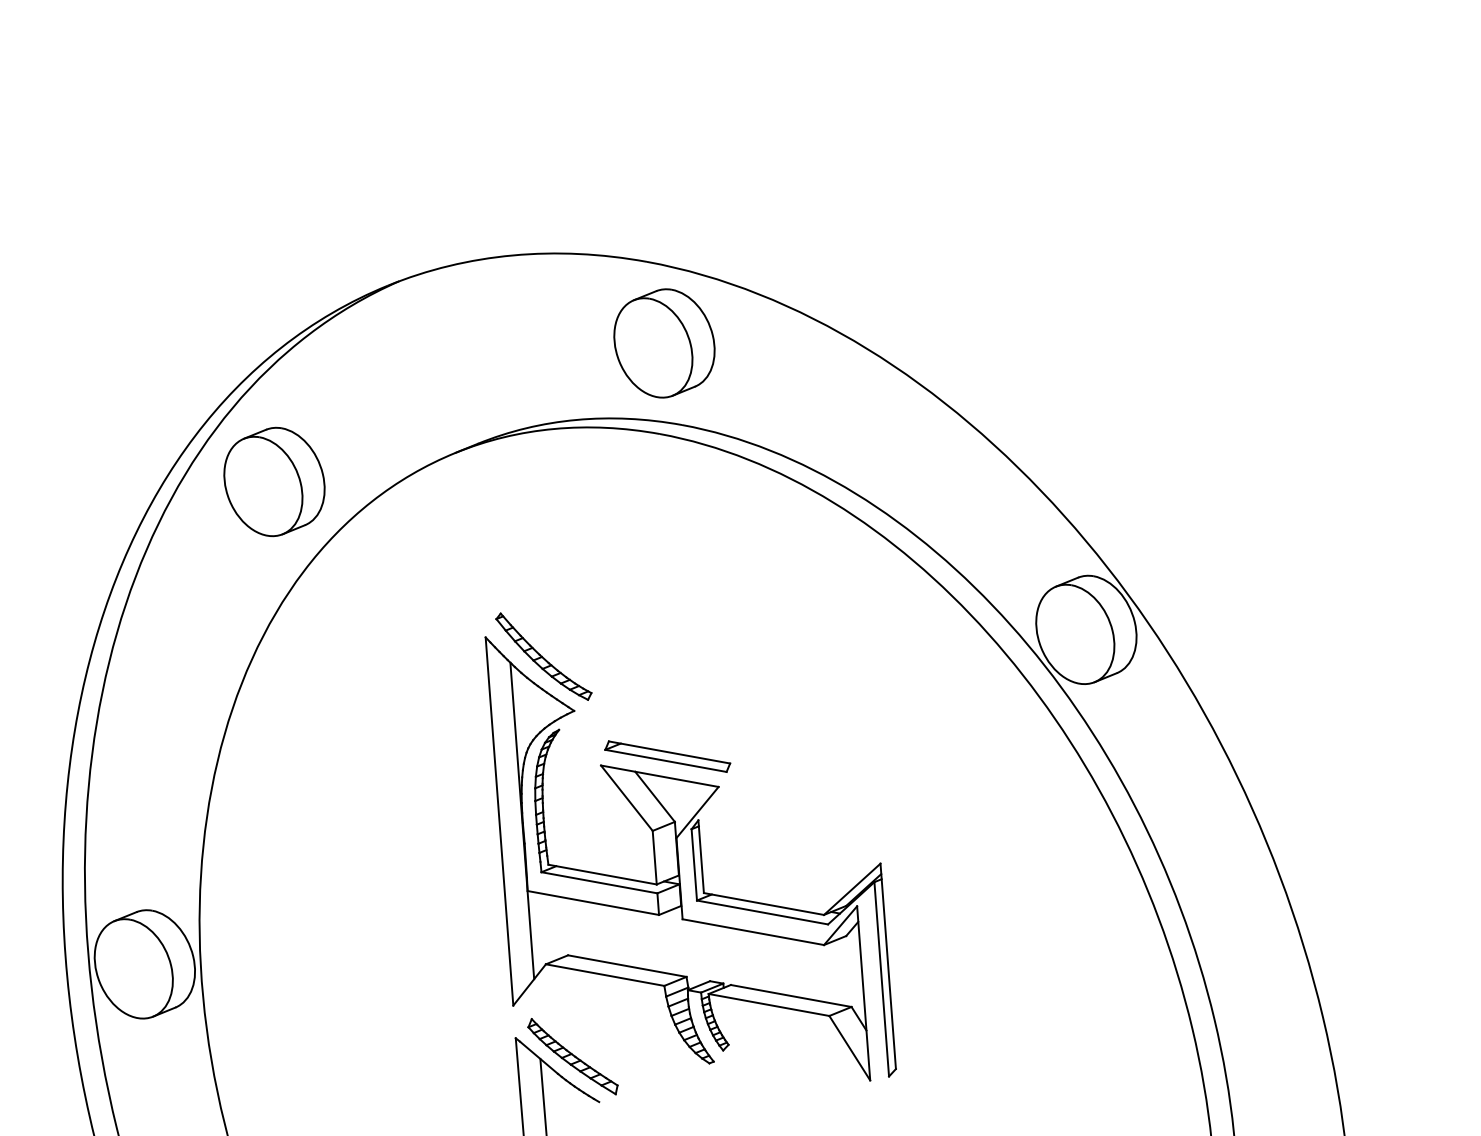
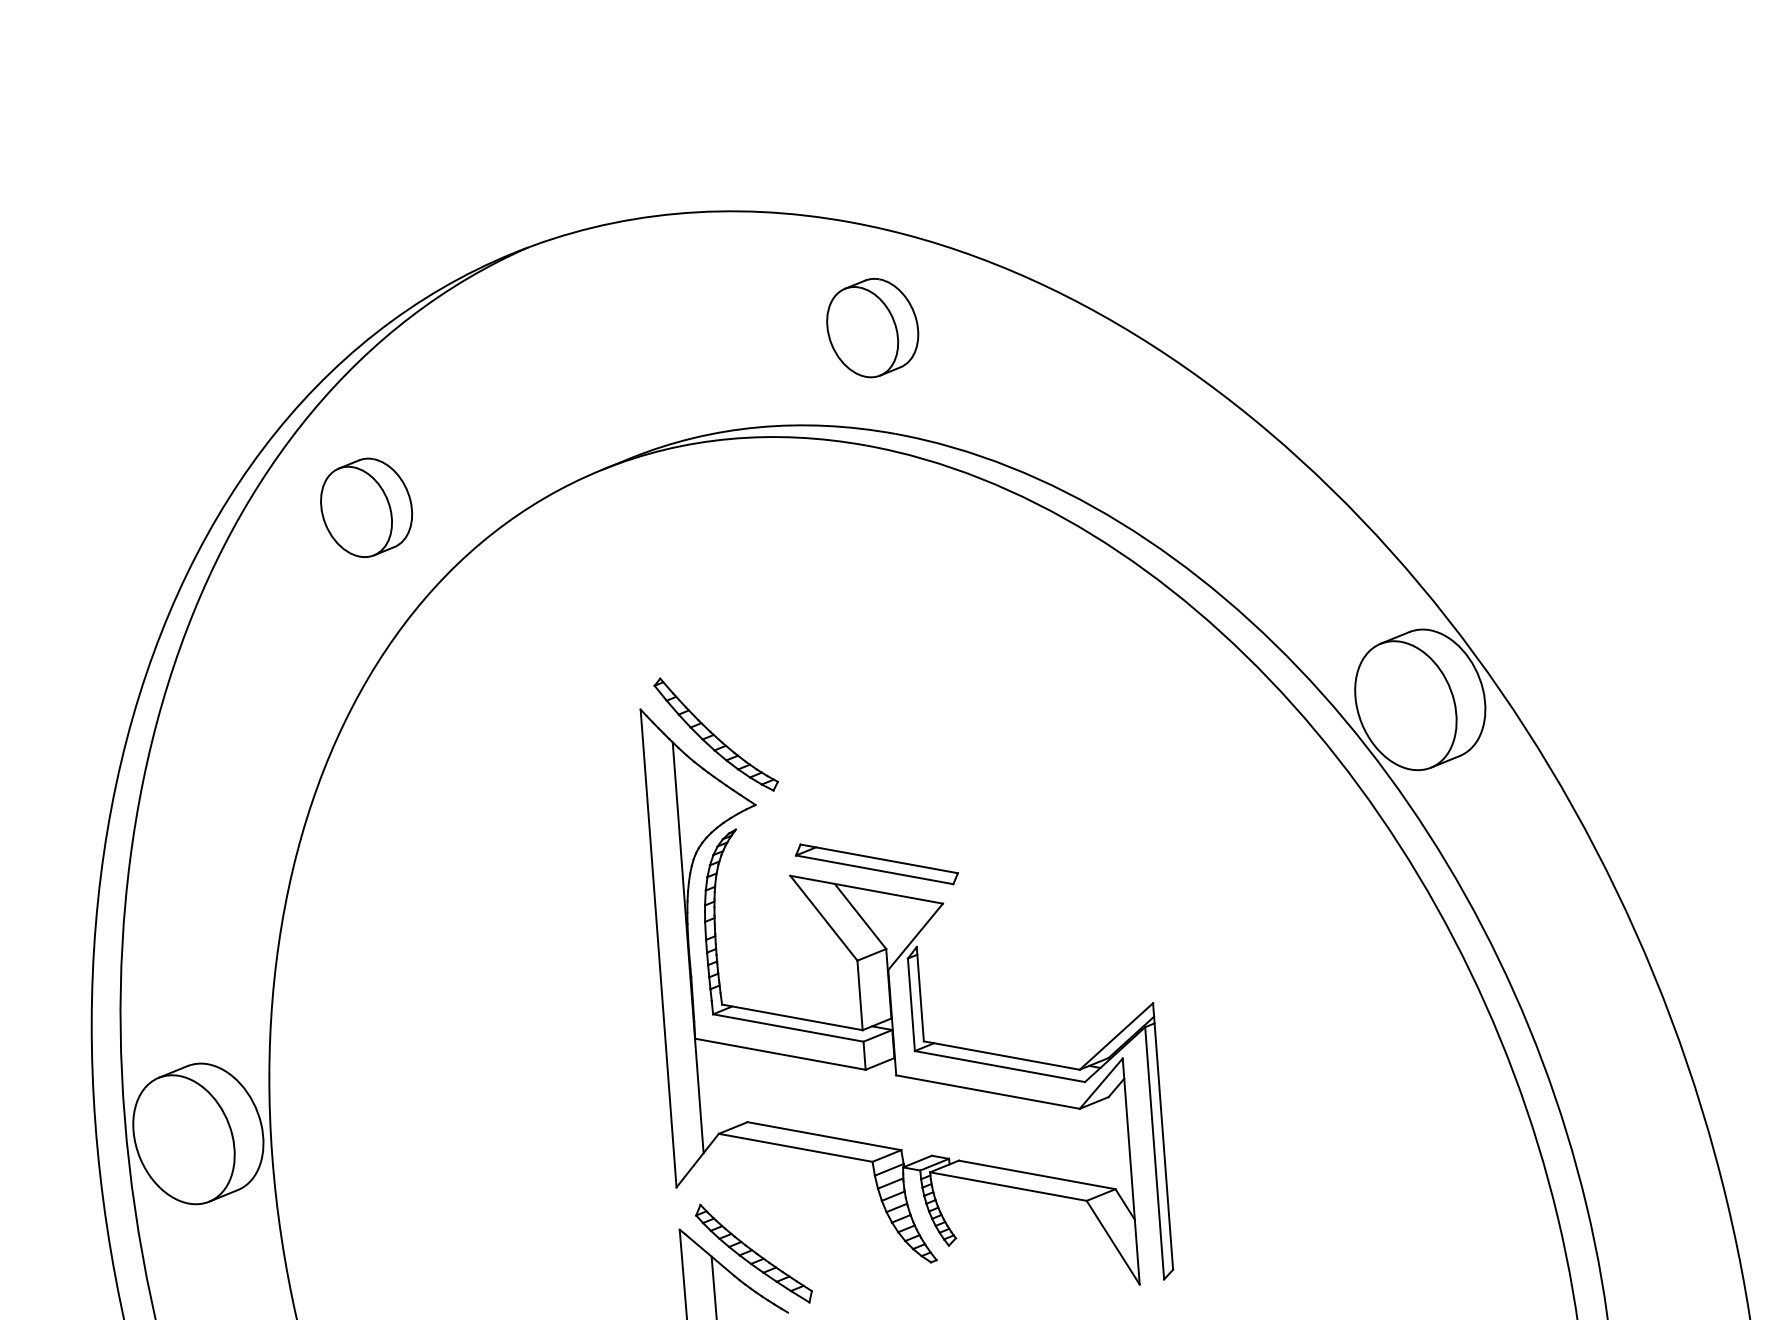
part: (664, 343) -> (872, 328), size x0.7
part: (274, 481) -> (366, 507), size x0.7

